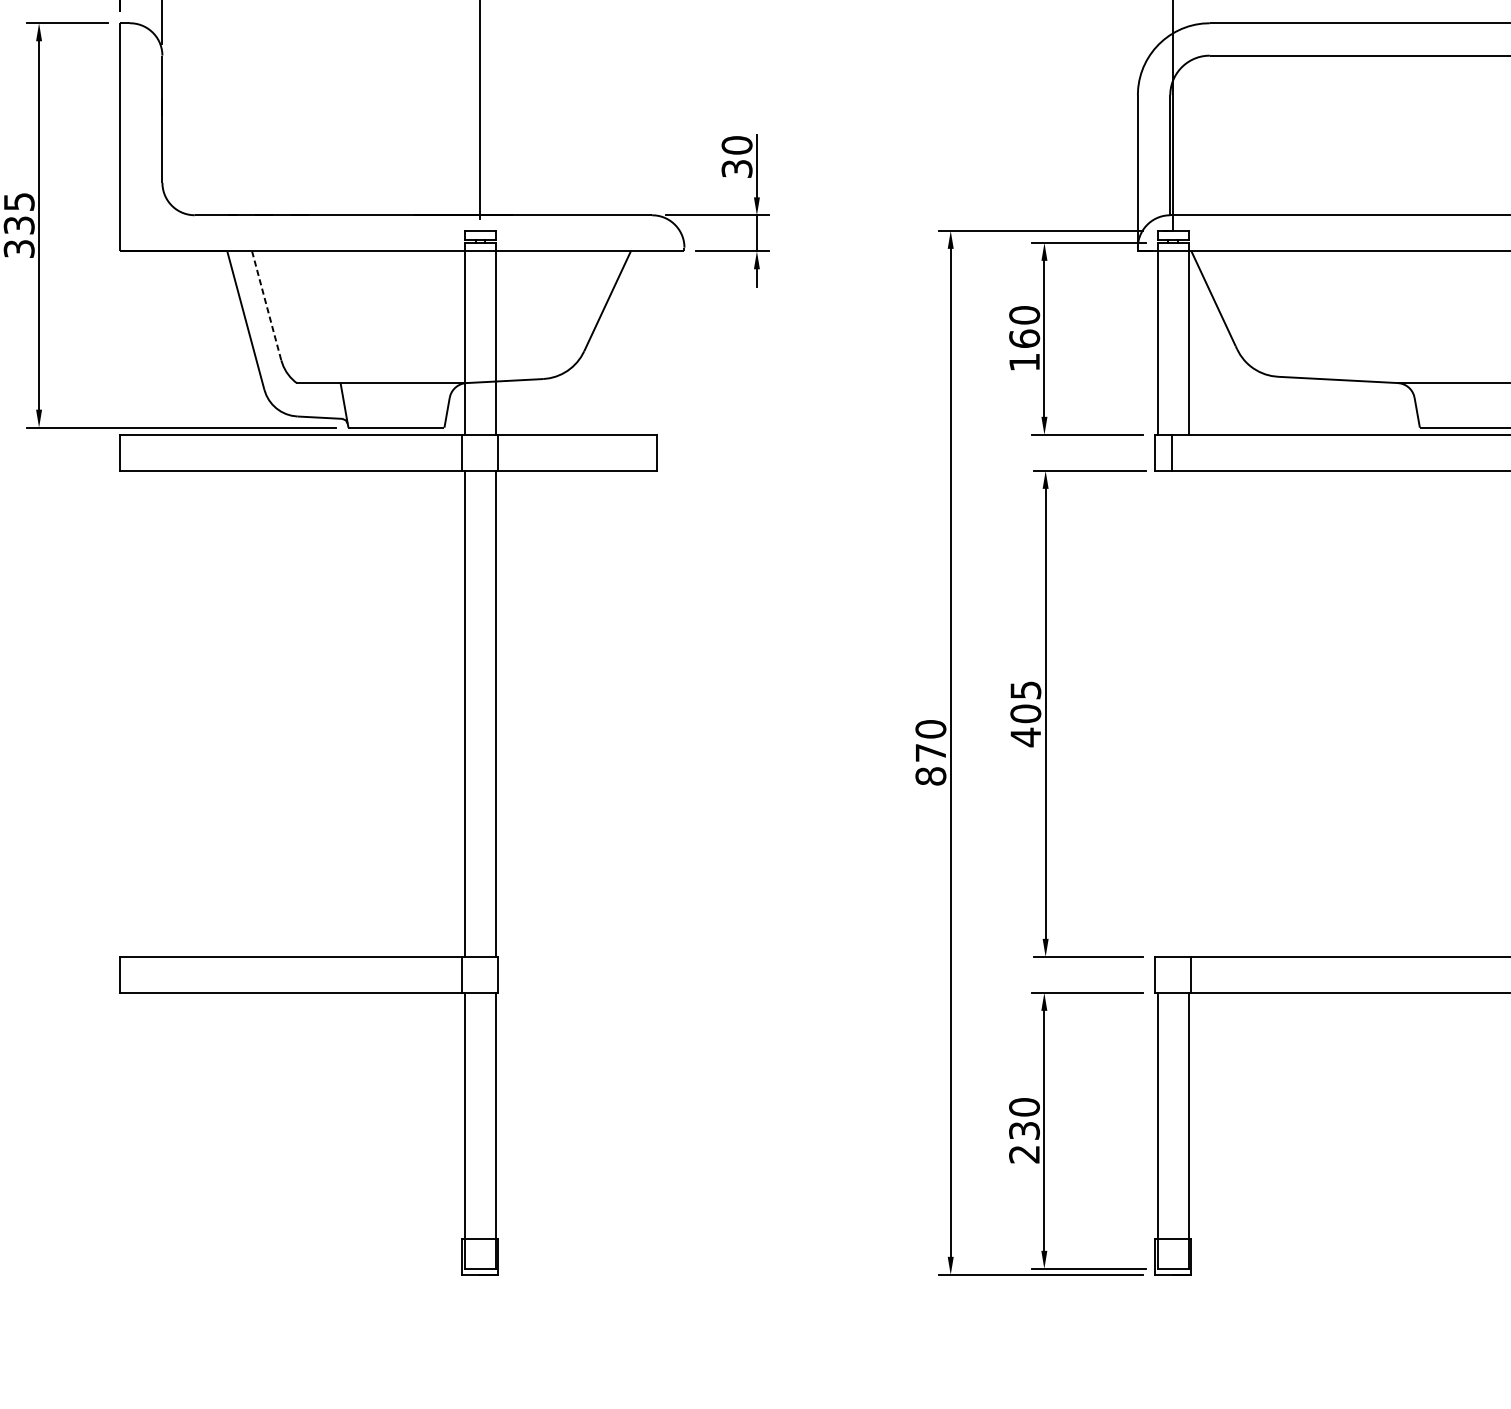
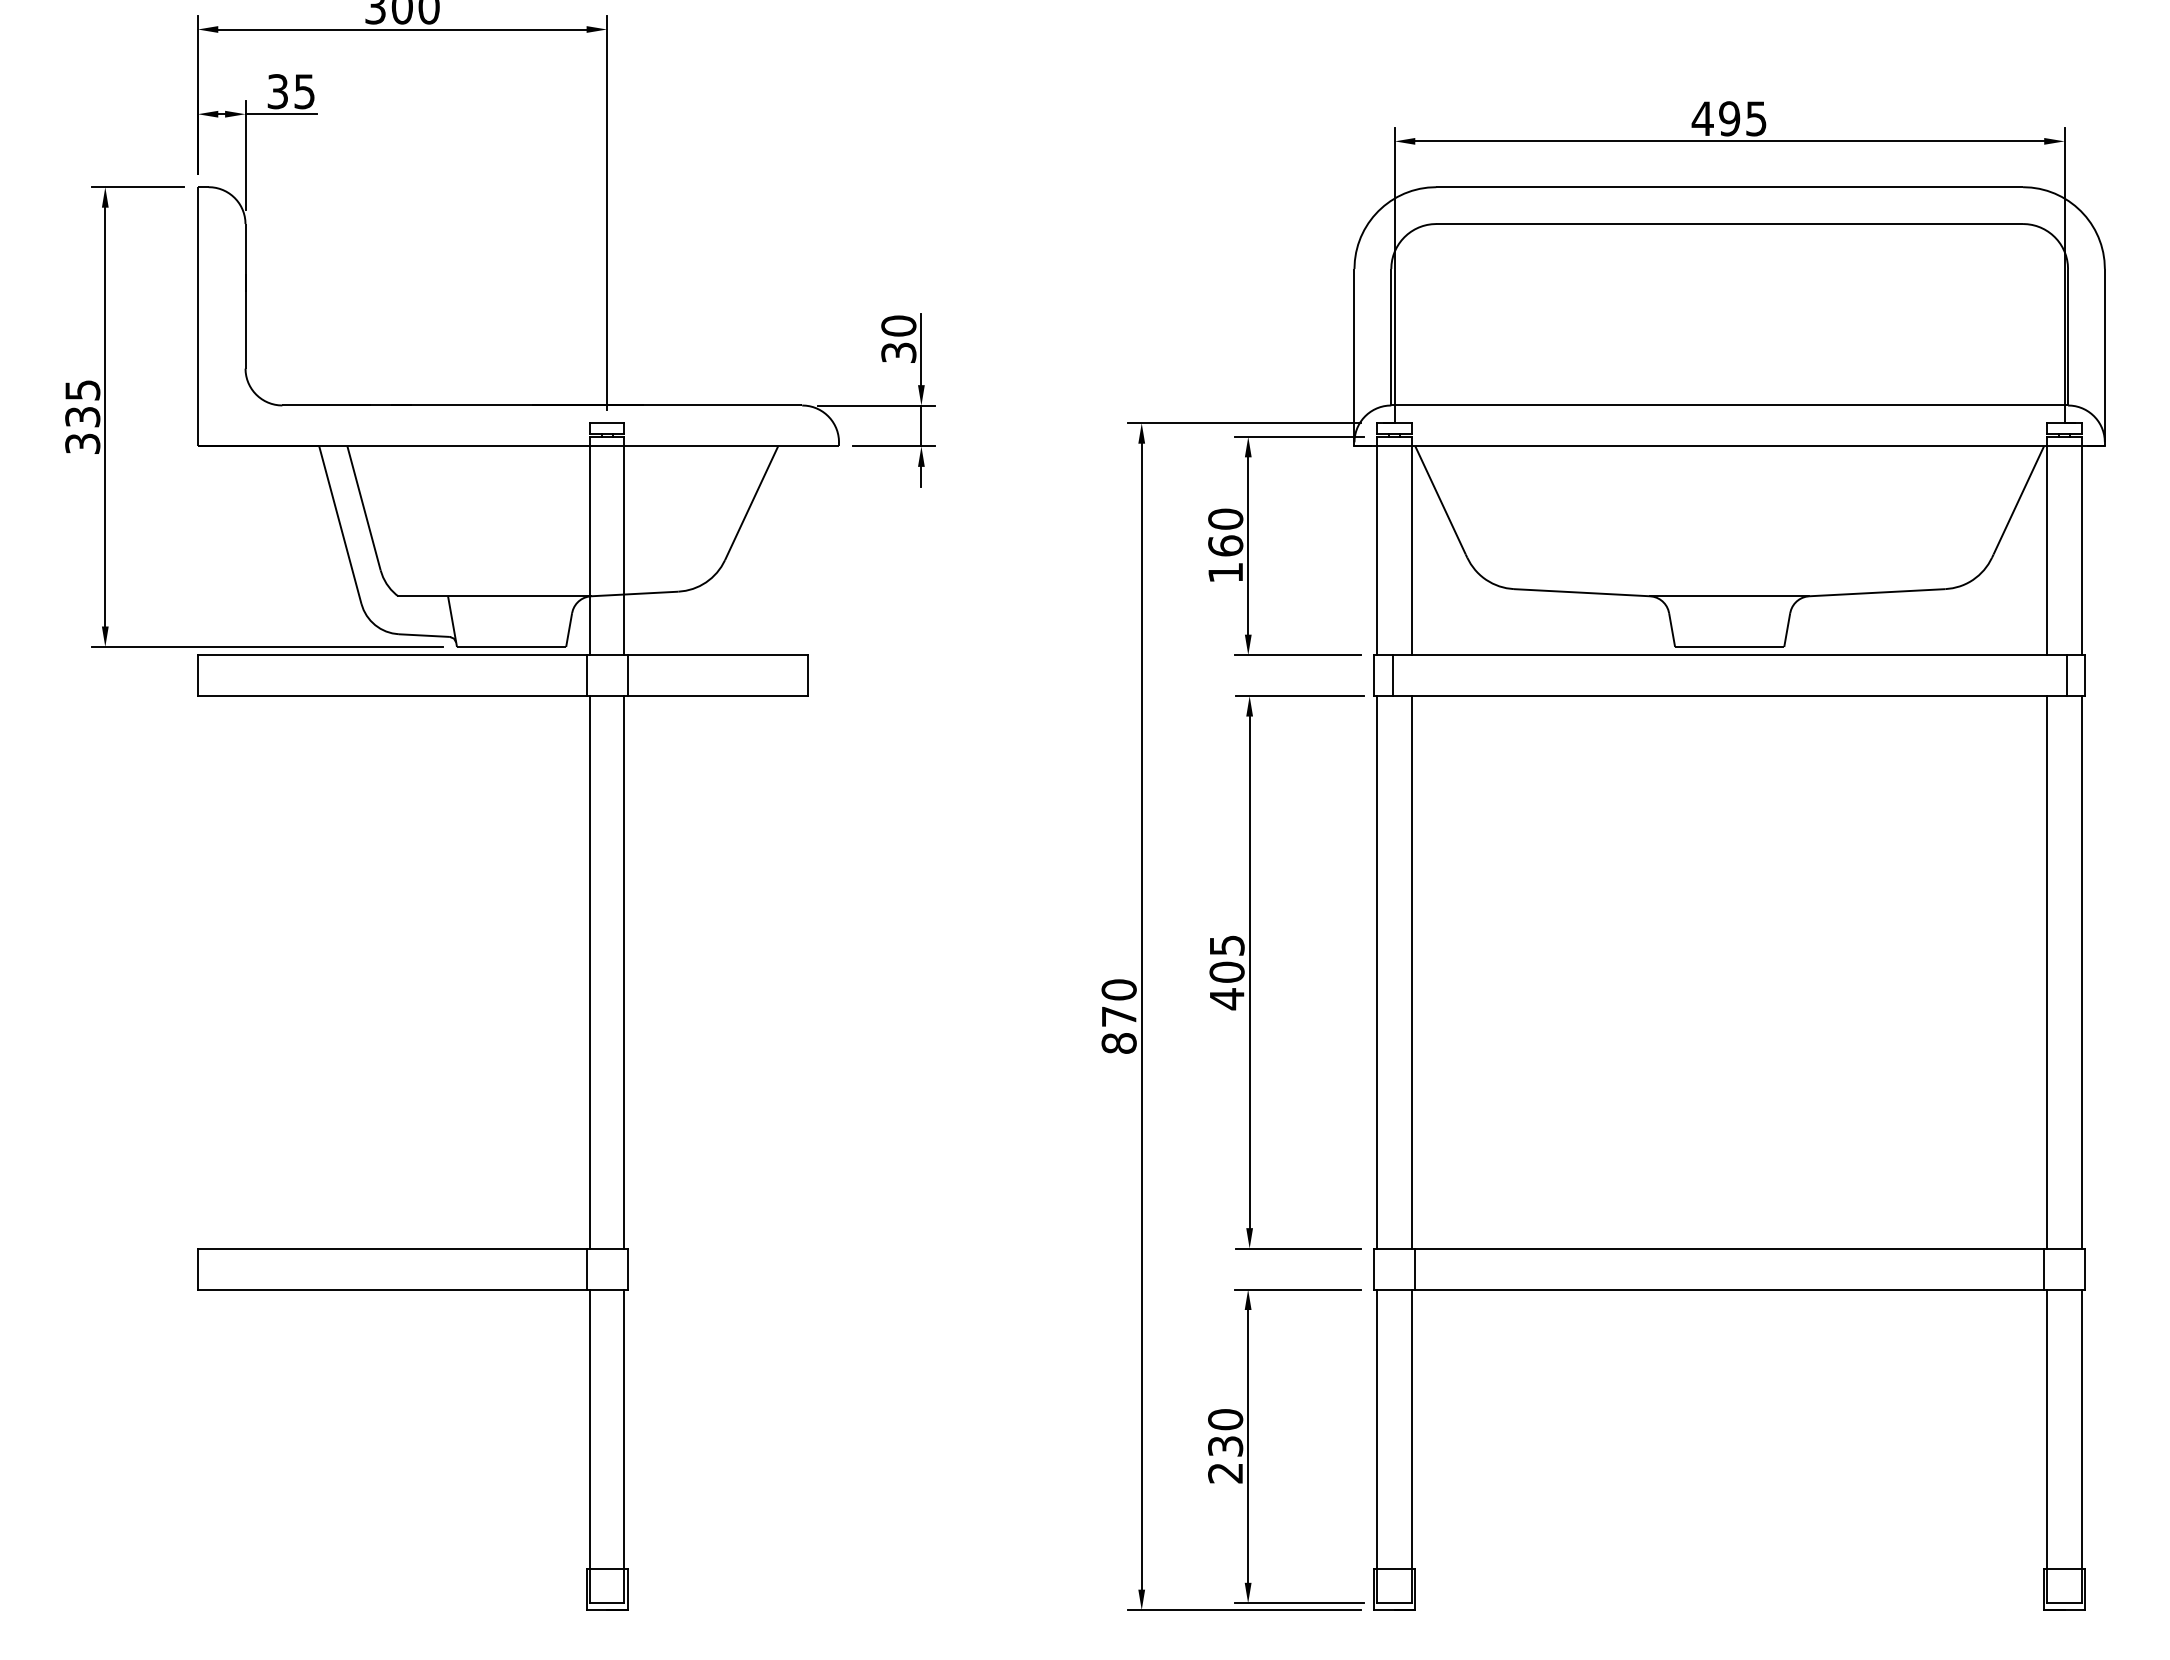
line: (267, 305) -> (364, 508), dashed -> solid
line: (1158, 714) -> (1377, 972), added
line: (1188, 714) -> (1412, 972), added

